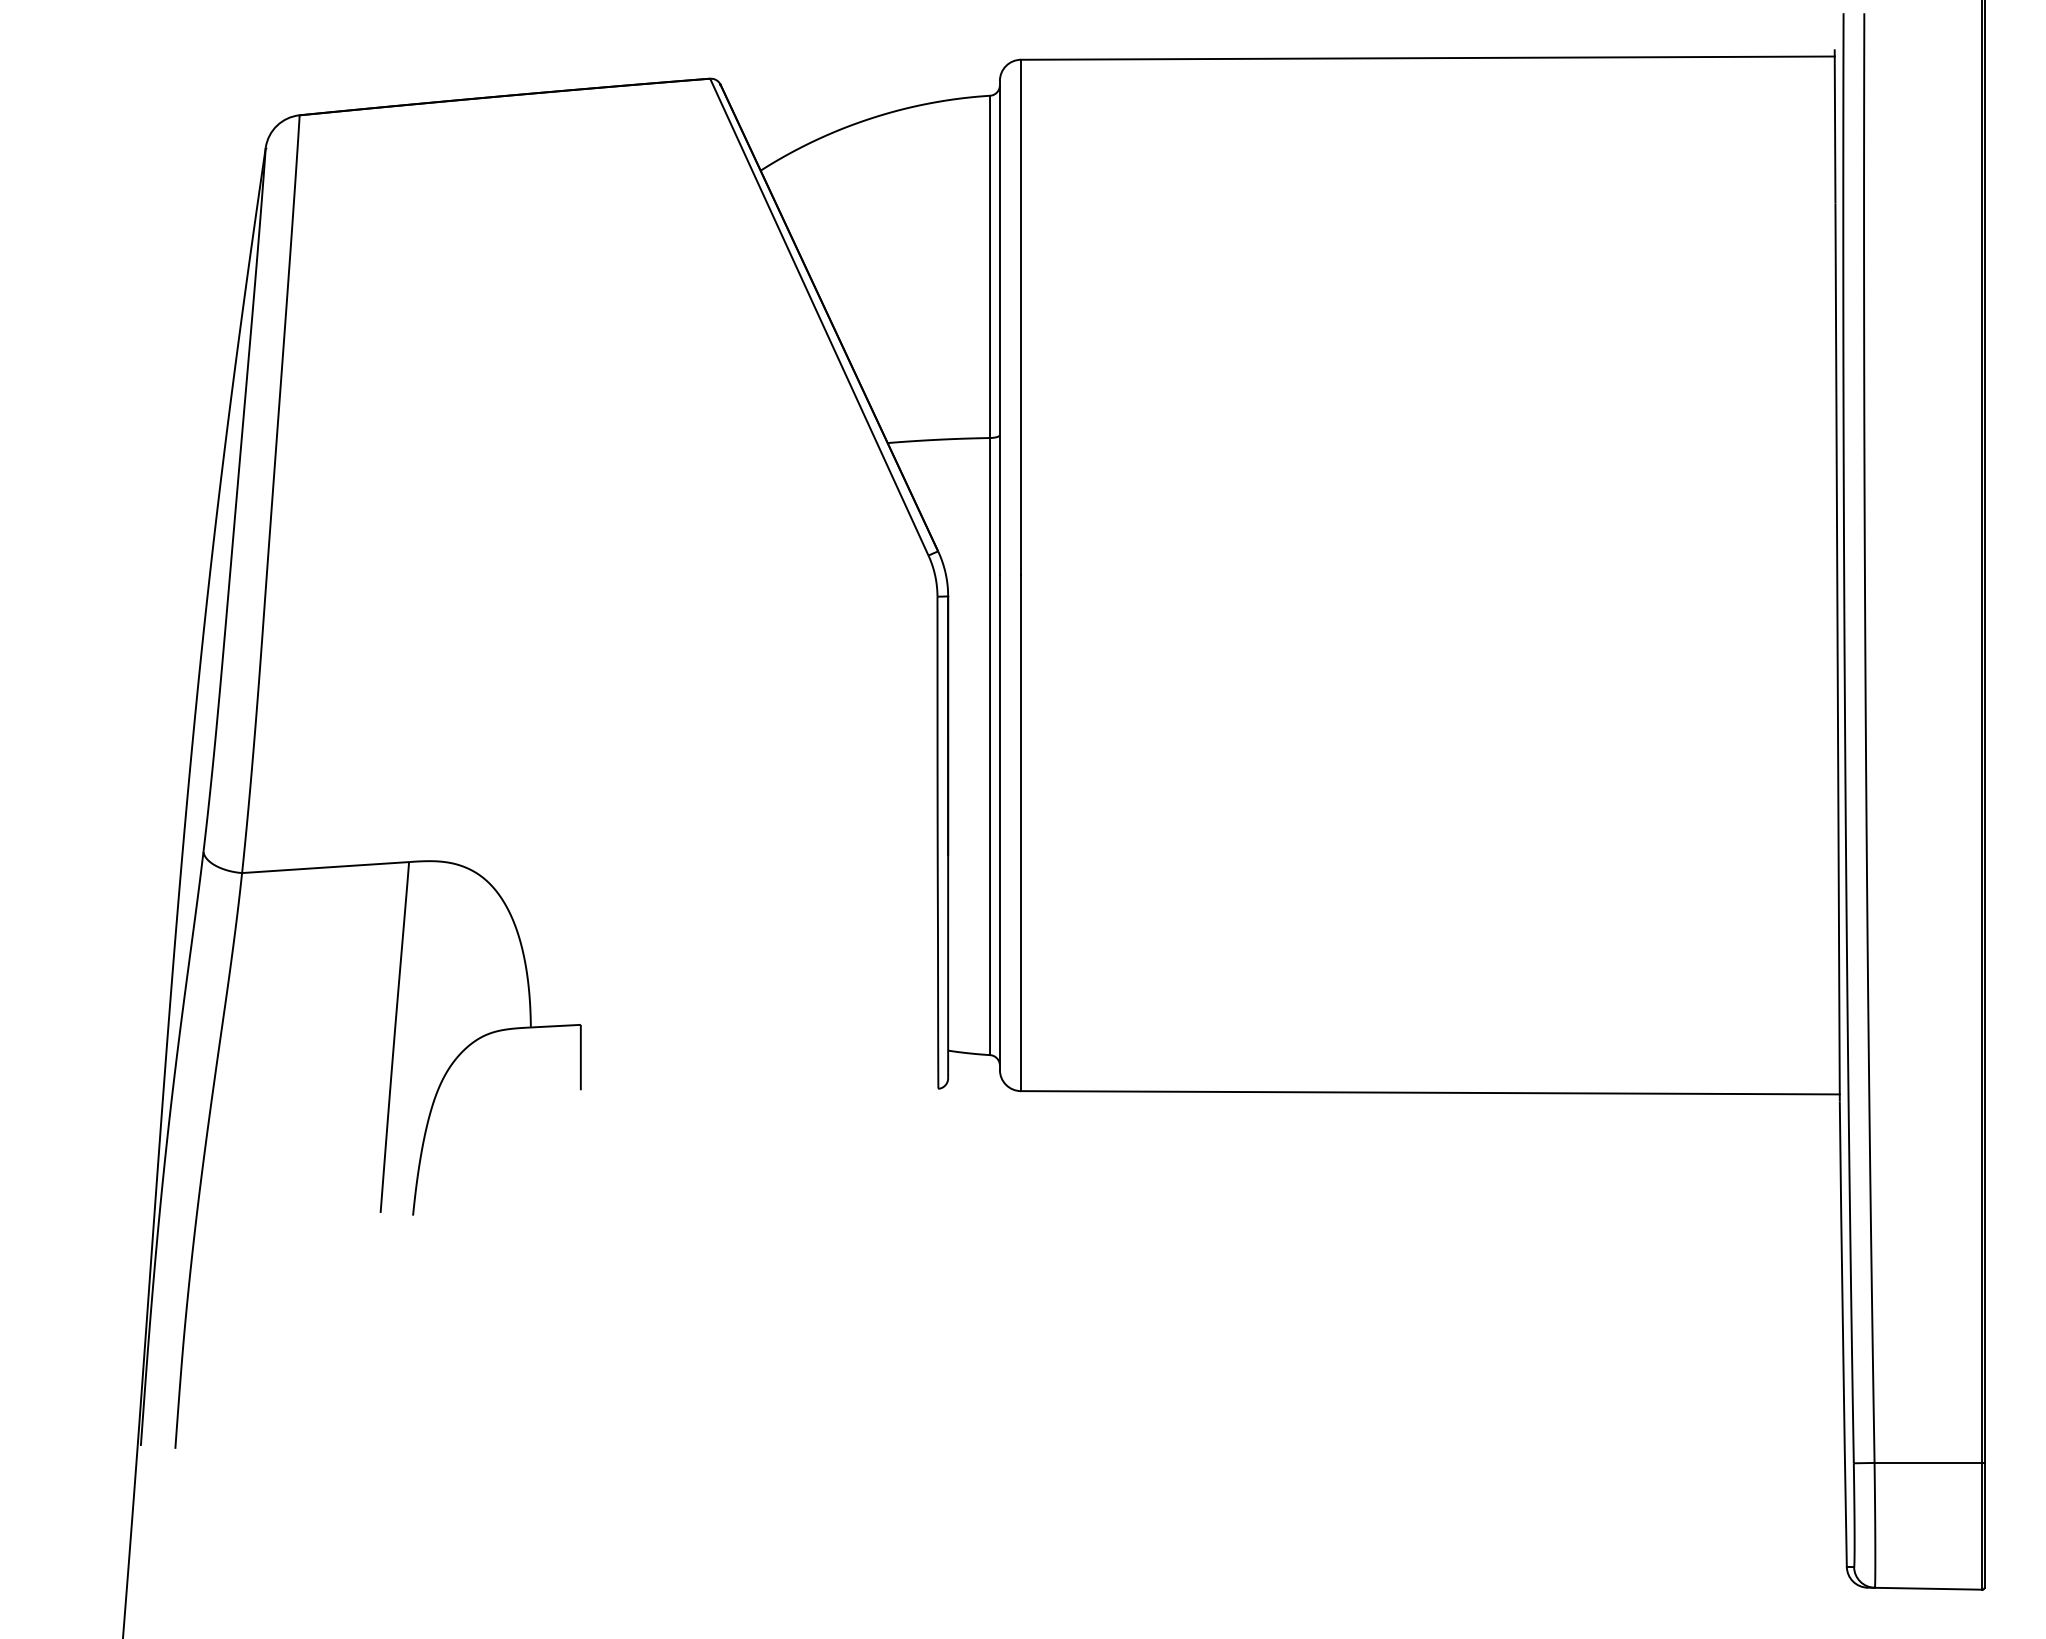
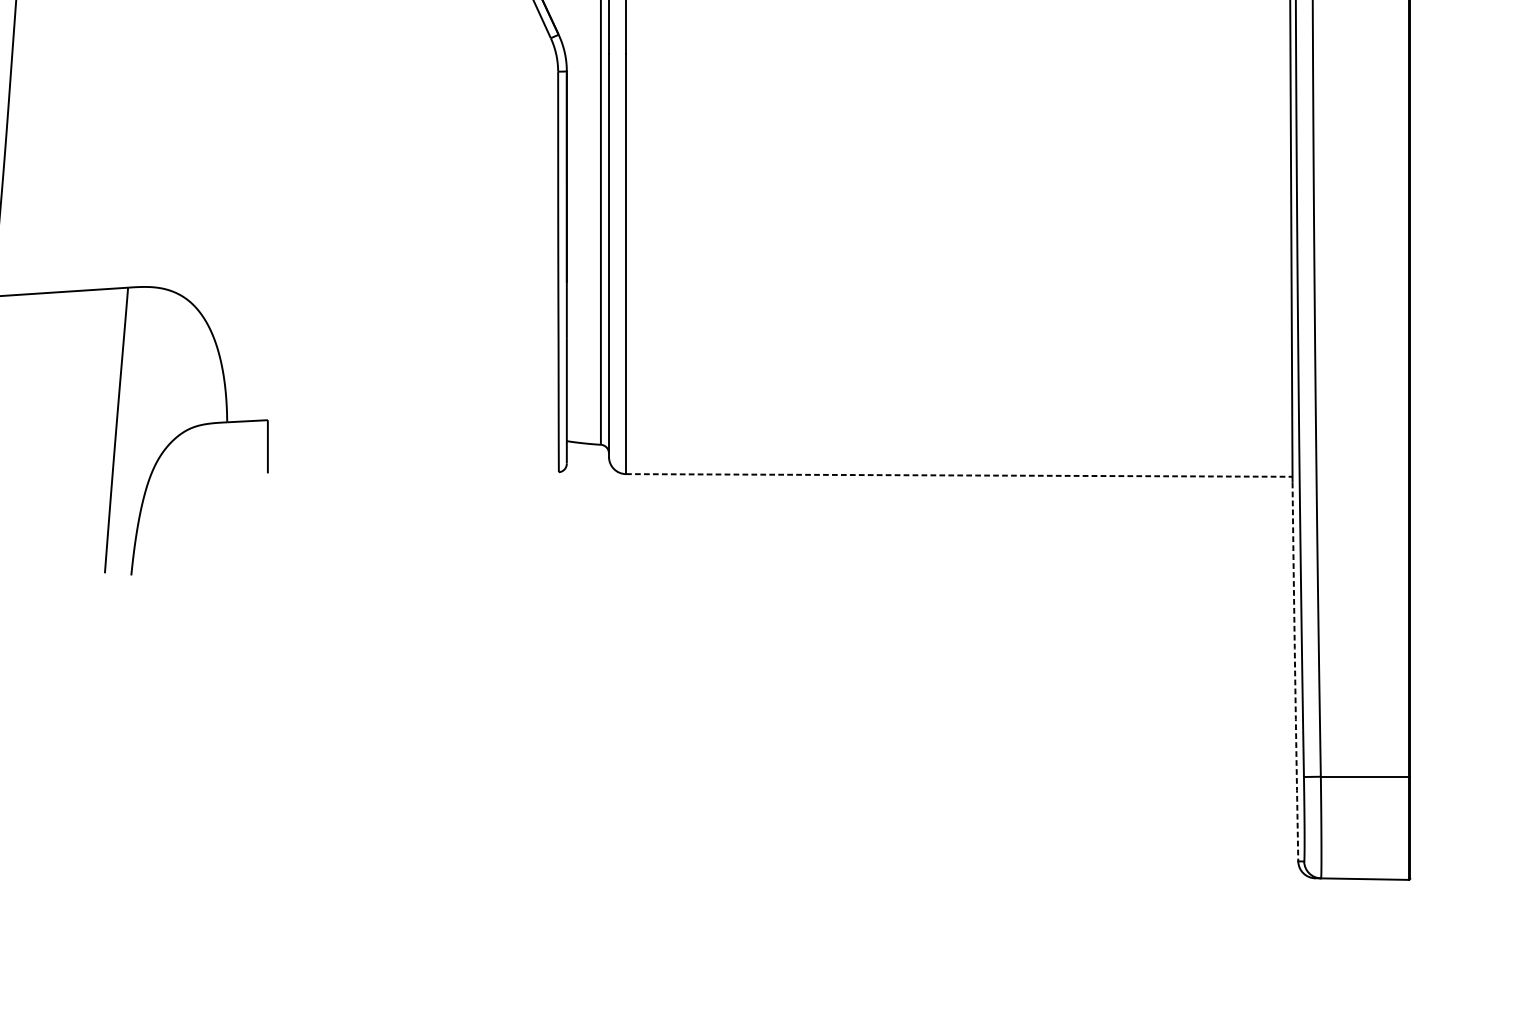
line: (1430, 1092) -> (959, 475), solid -> dashed
arc: (1842, 1334) -> (1294, 672), solid -> dashed

